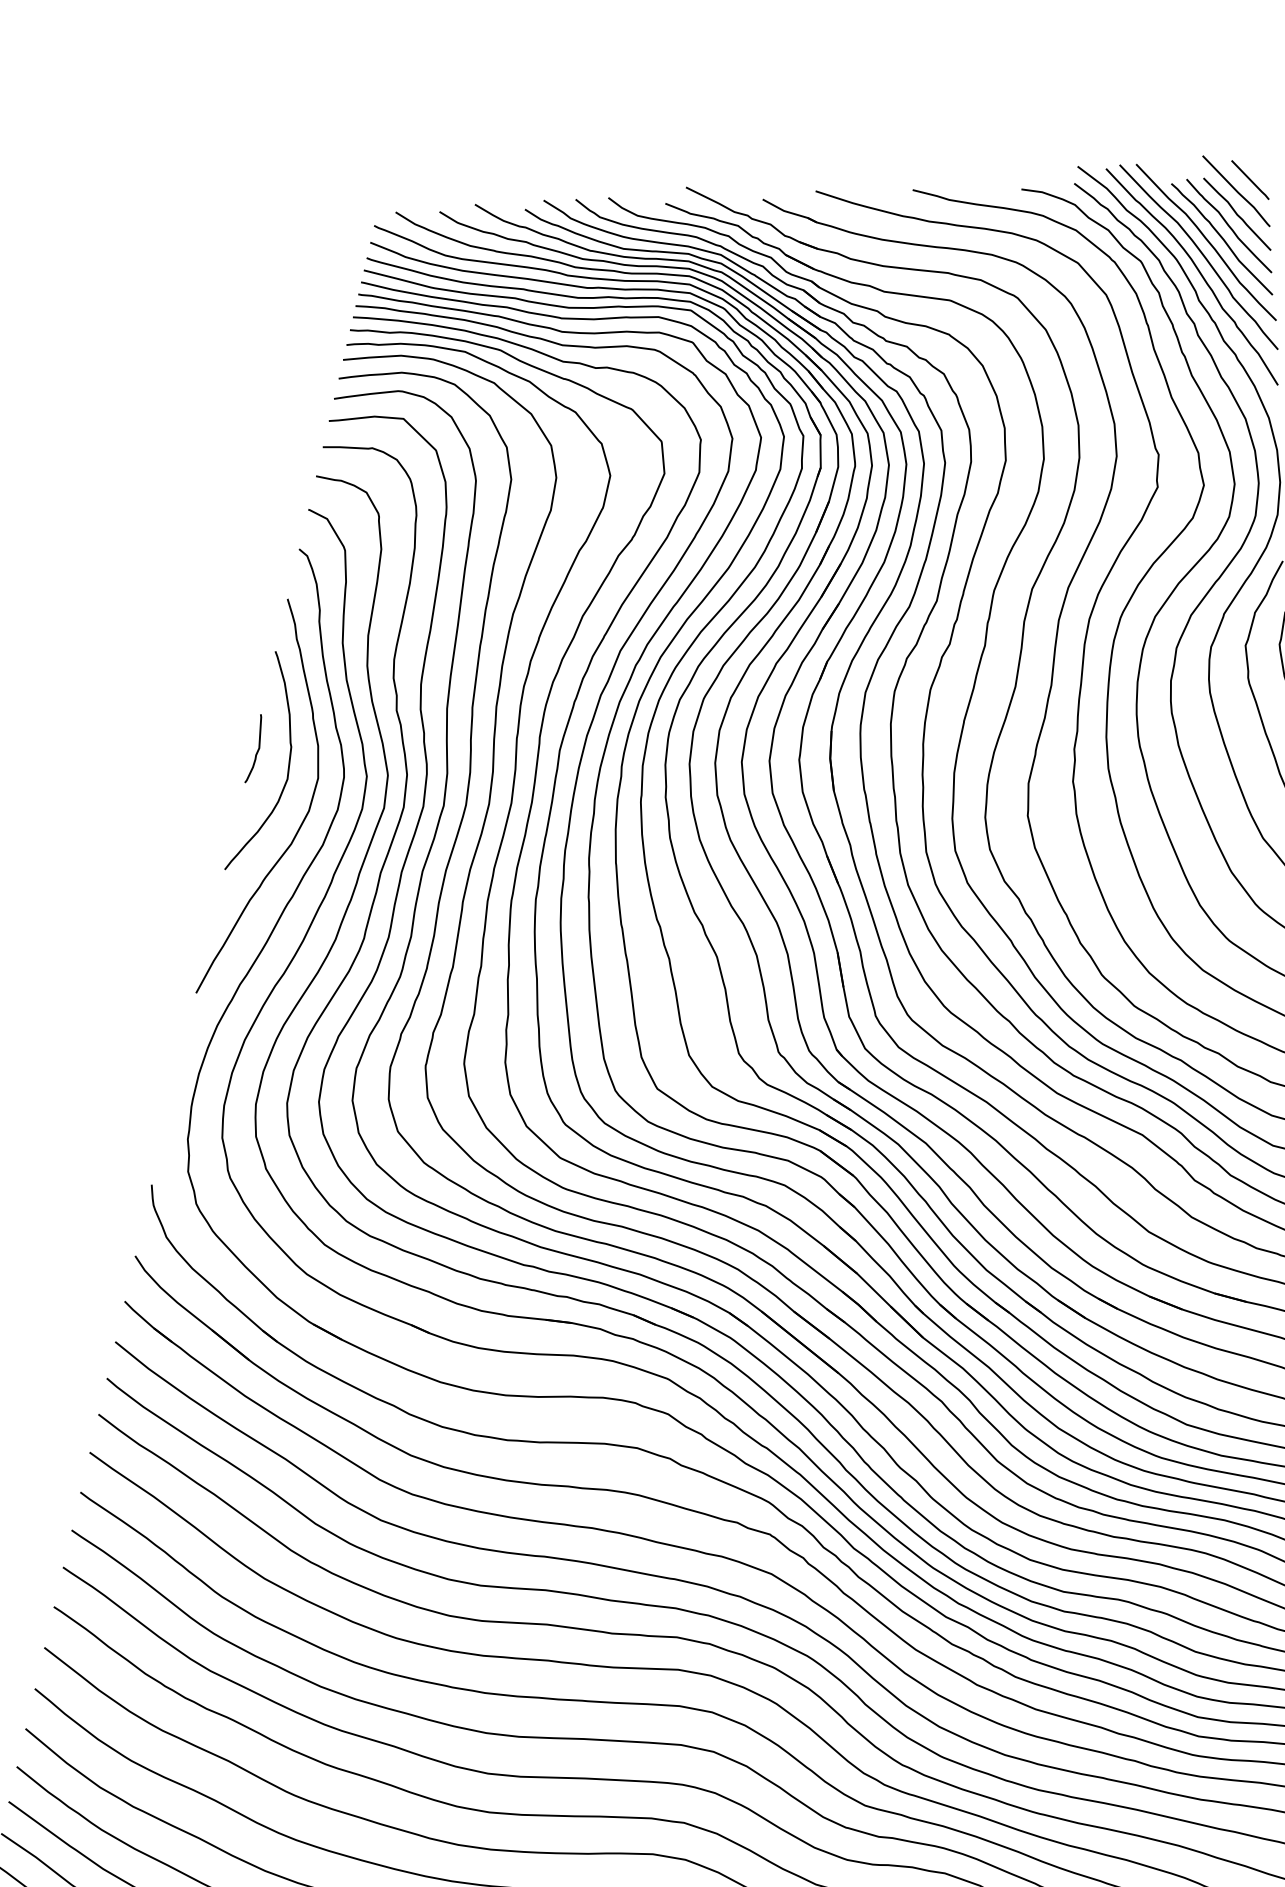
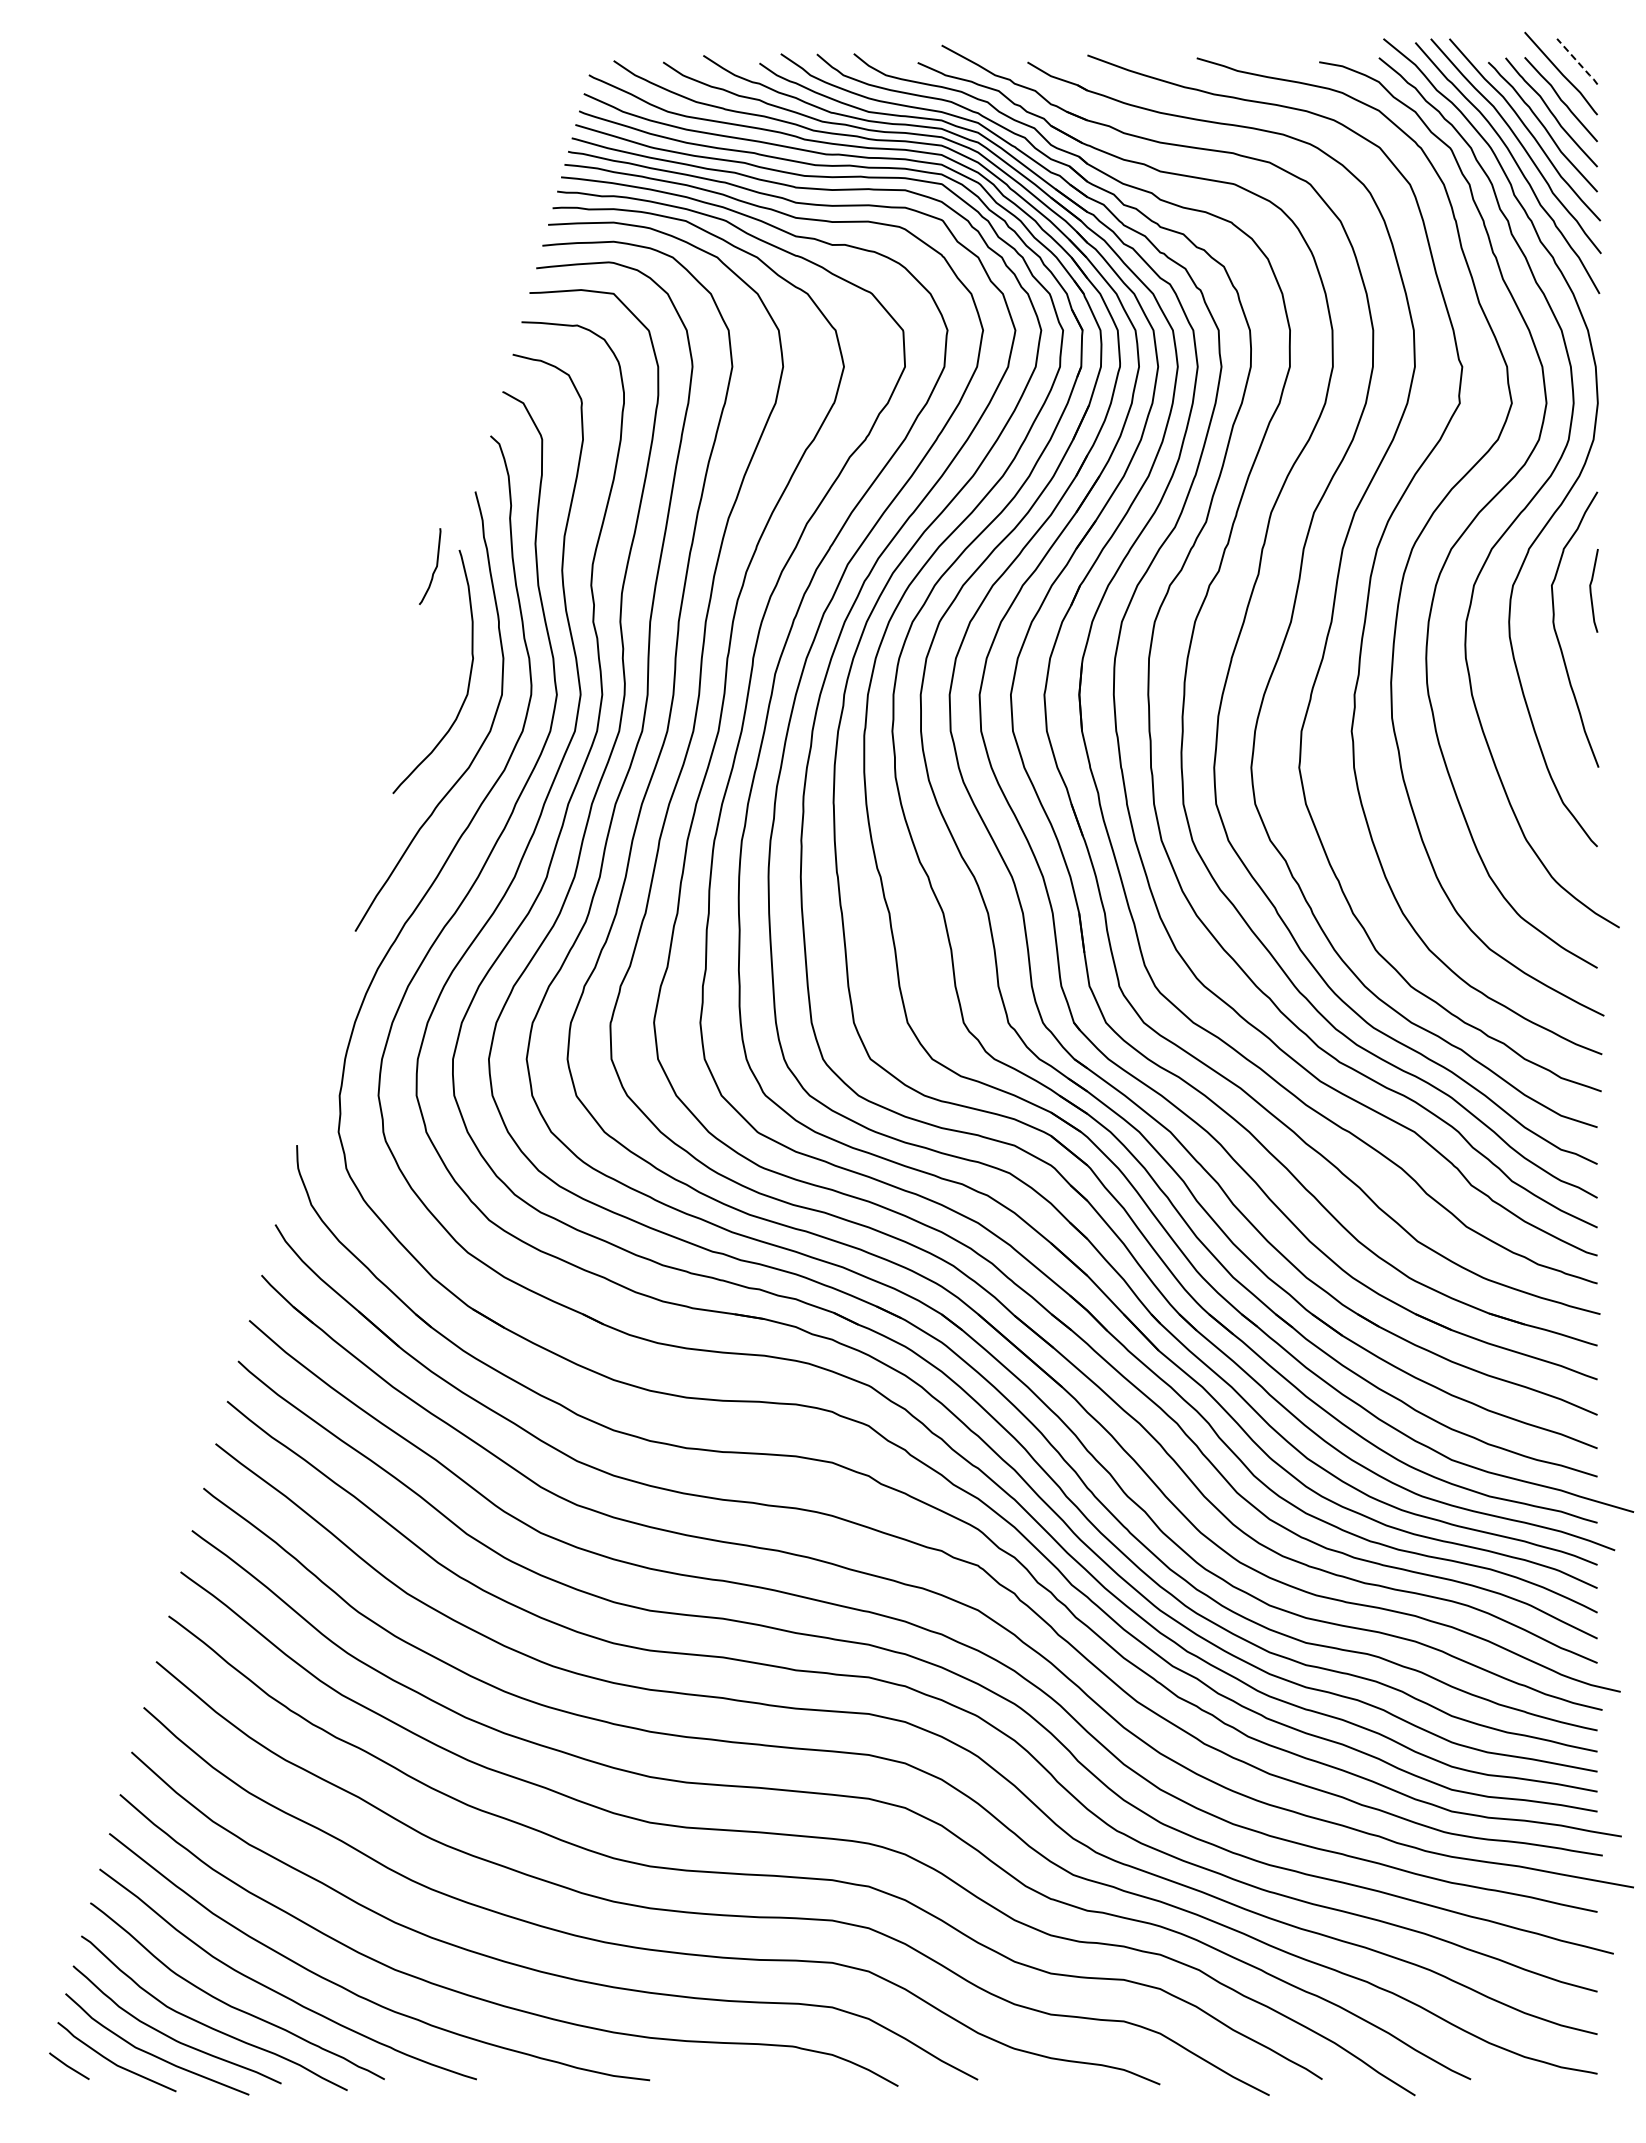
line: (1251, 180) -> (1578, 62), solid -> dashed
curve: (257, 751) -> (434, 569), moved

